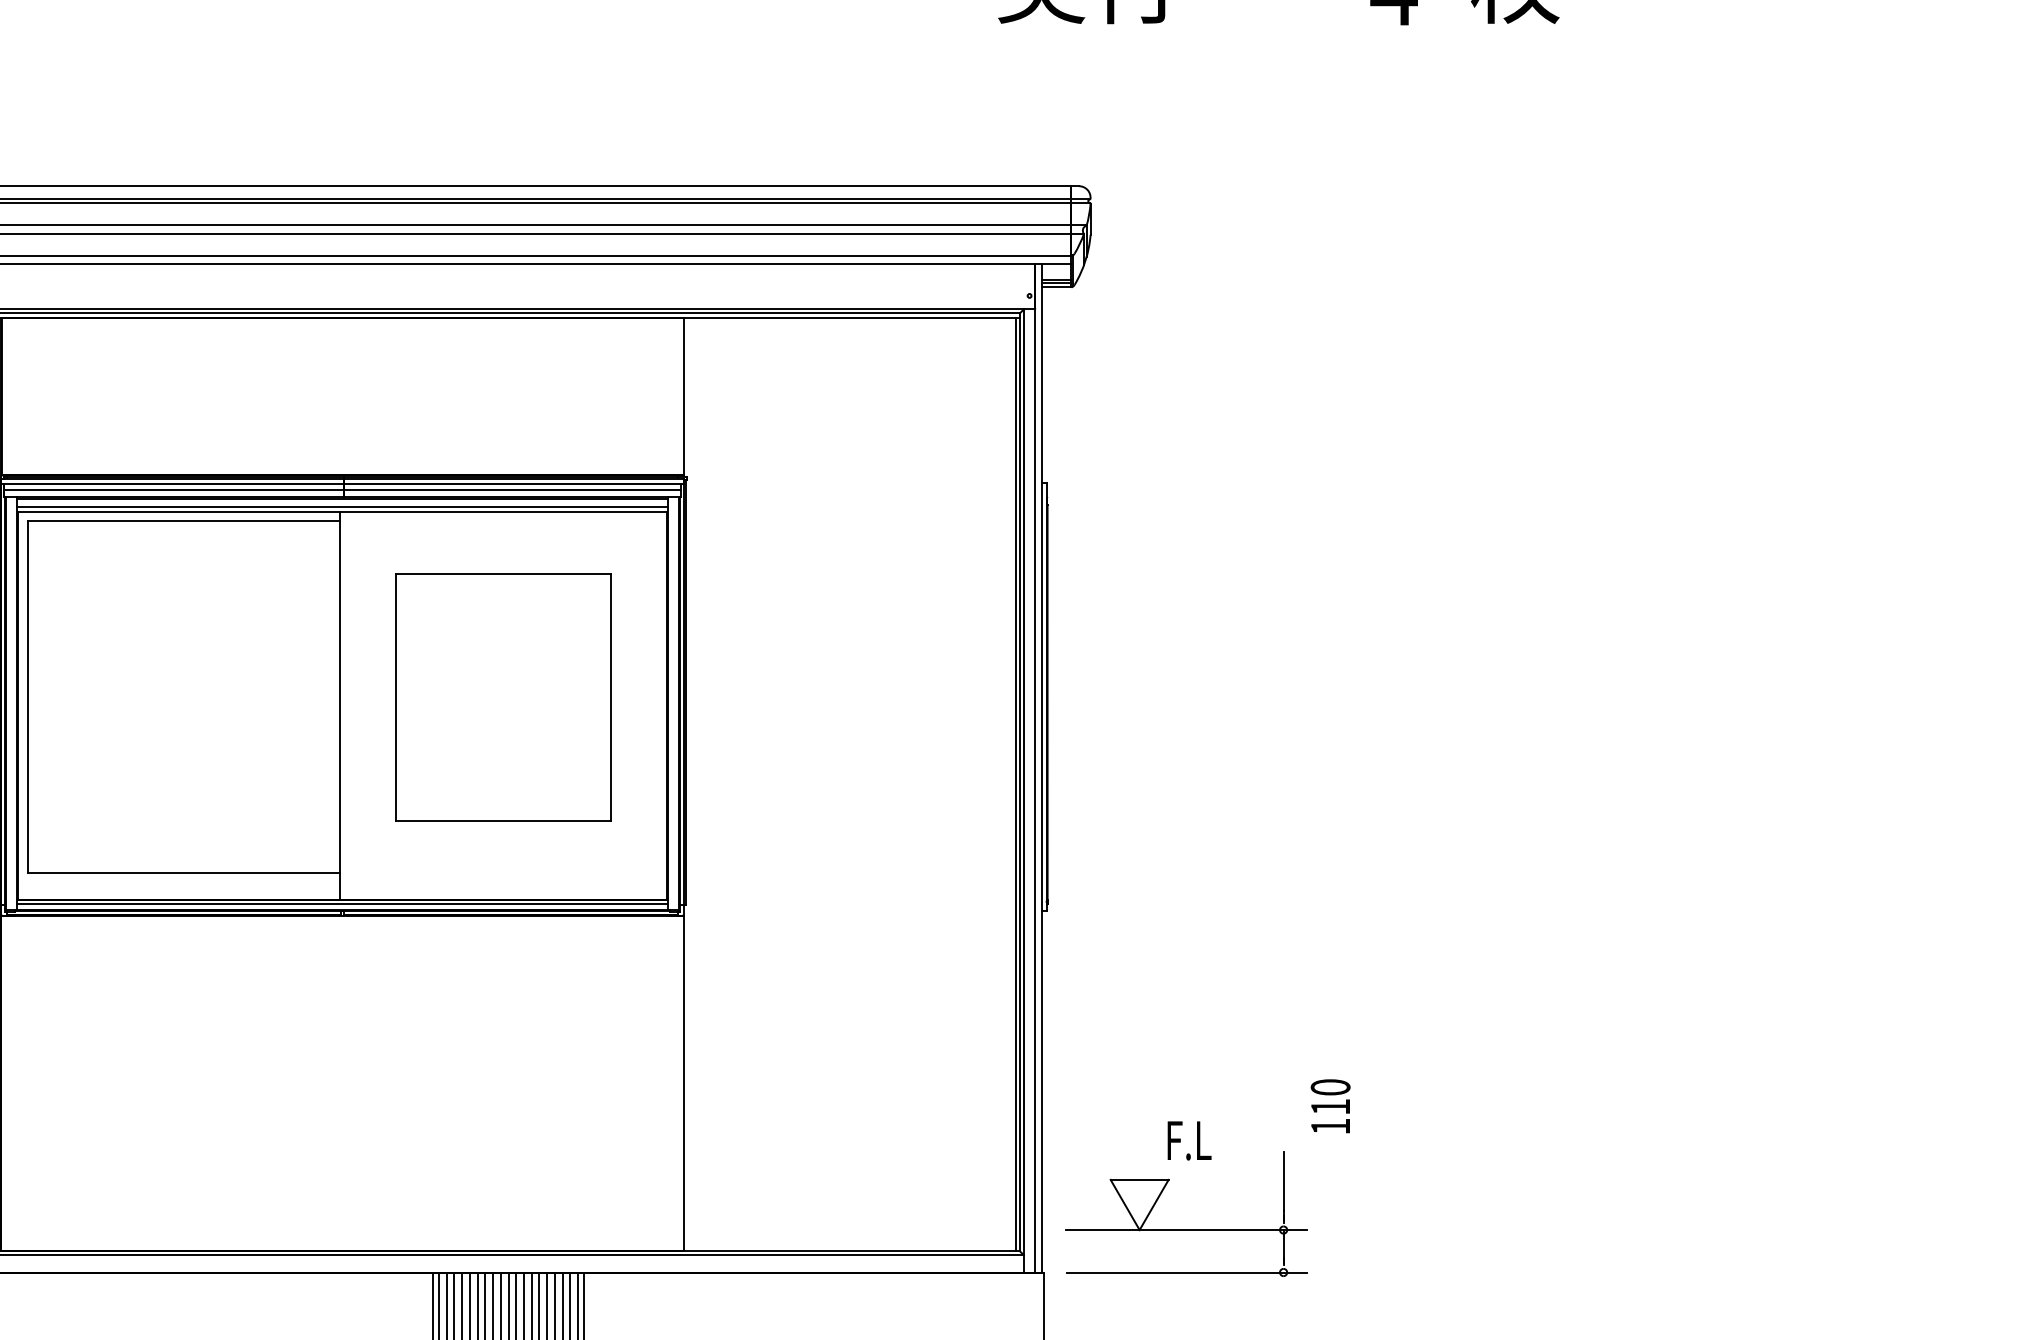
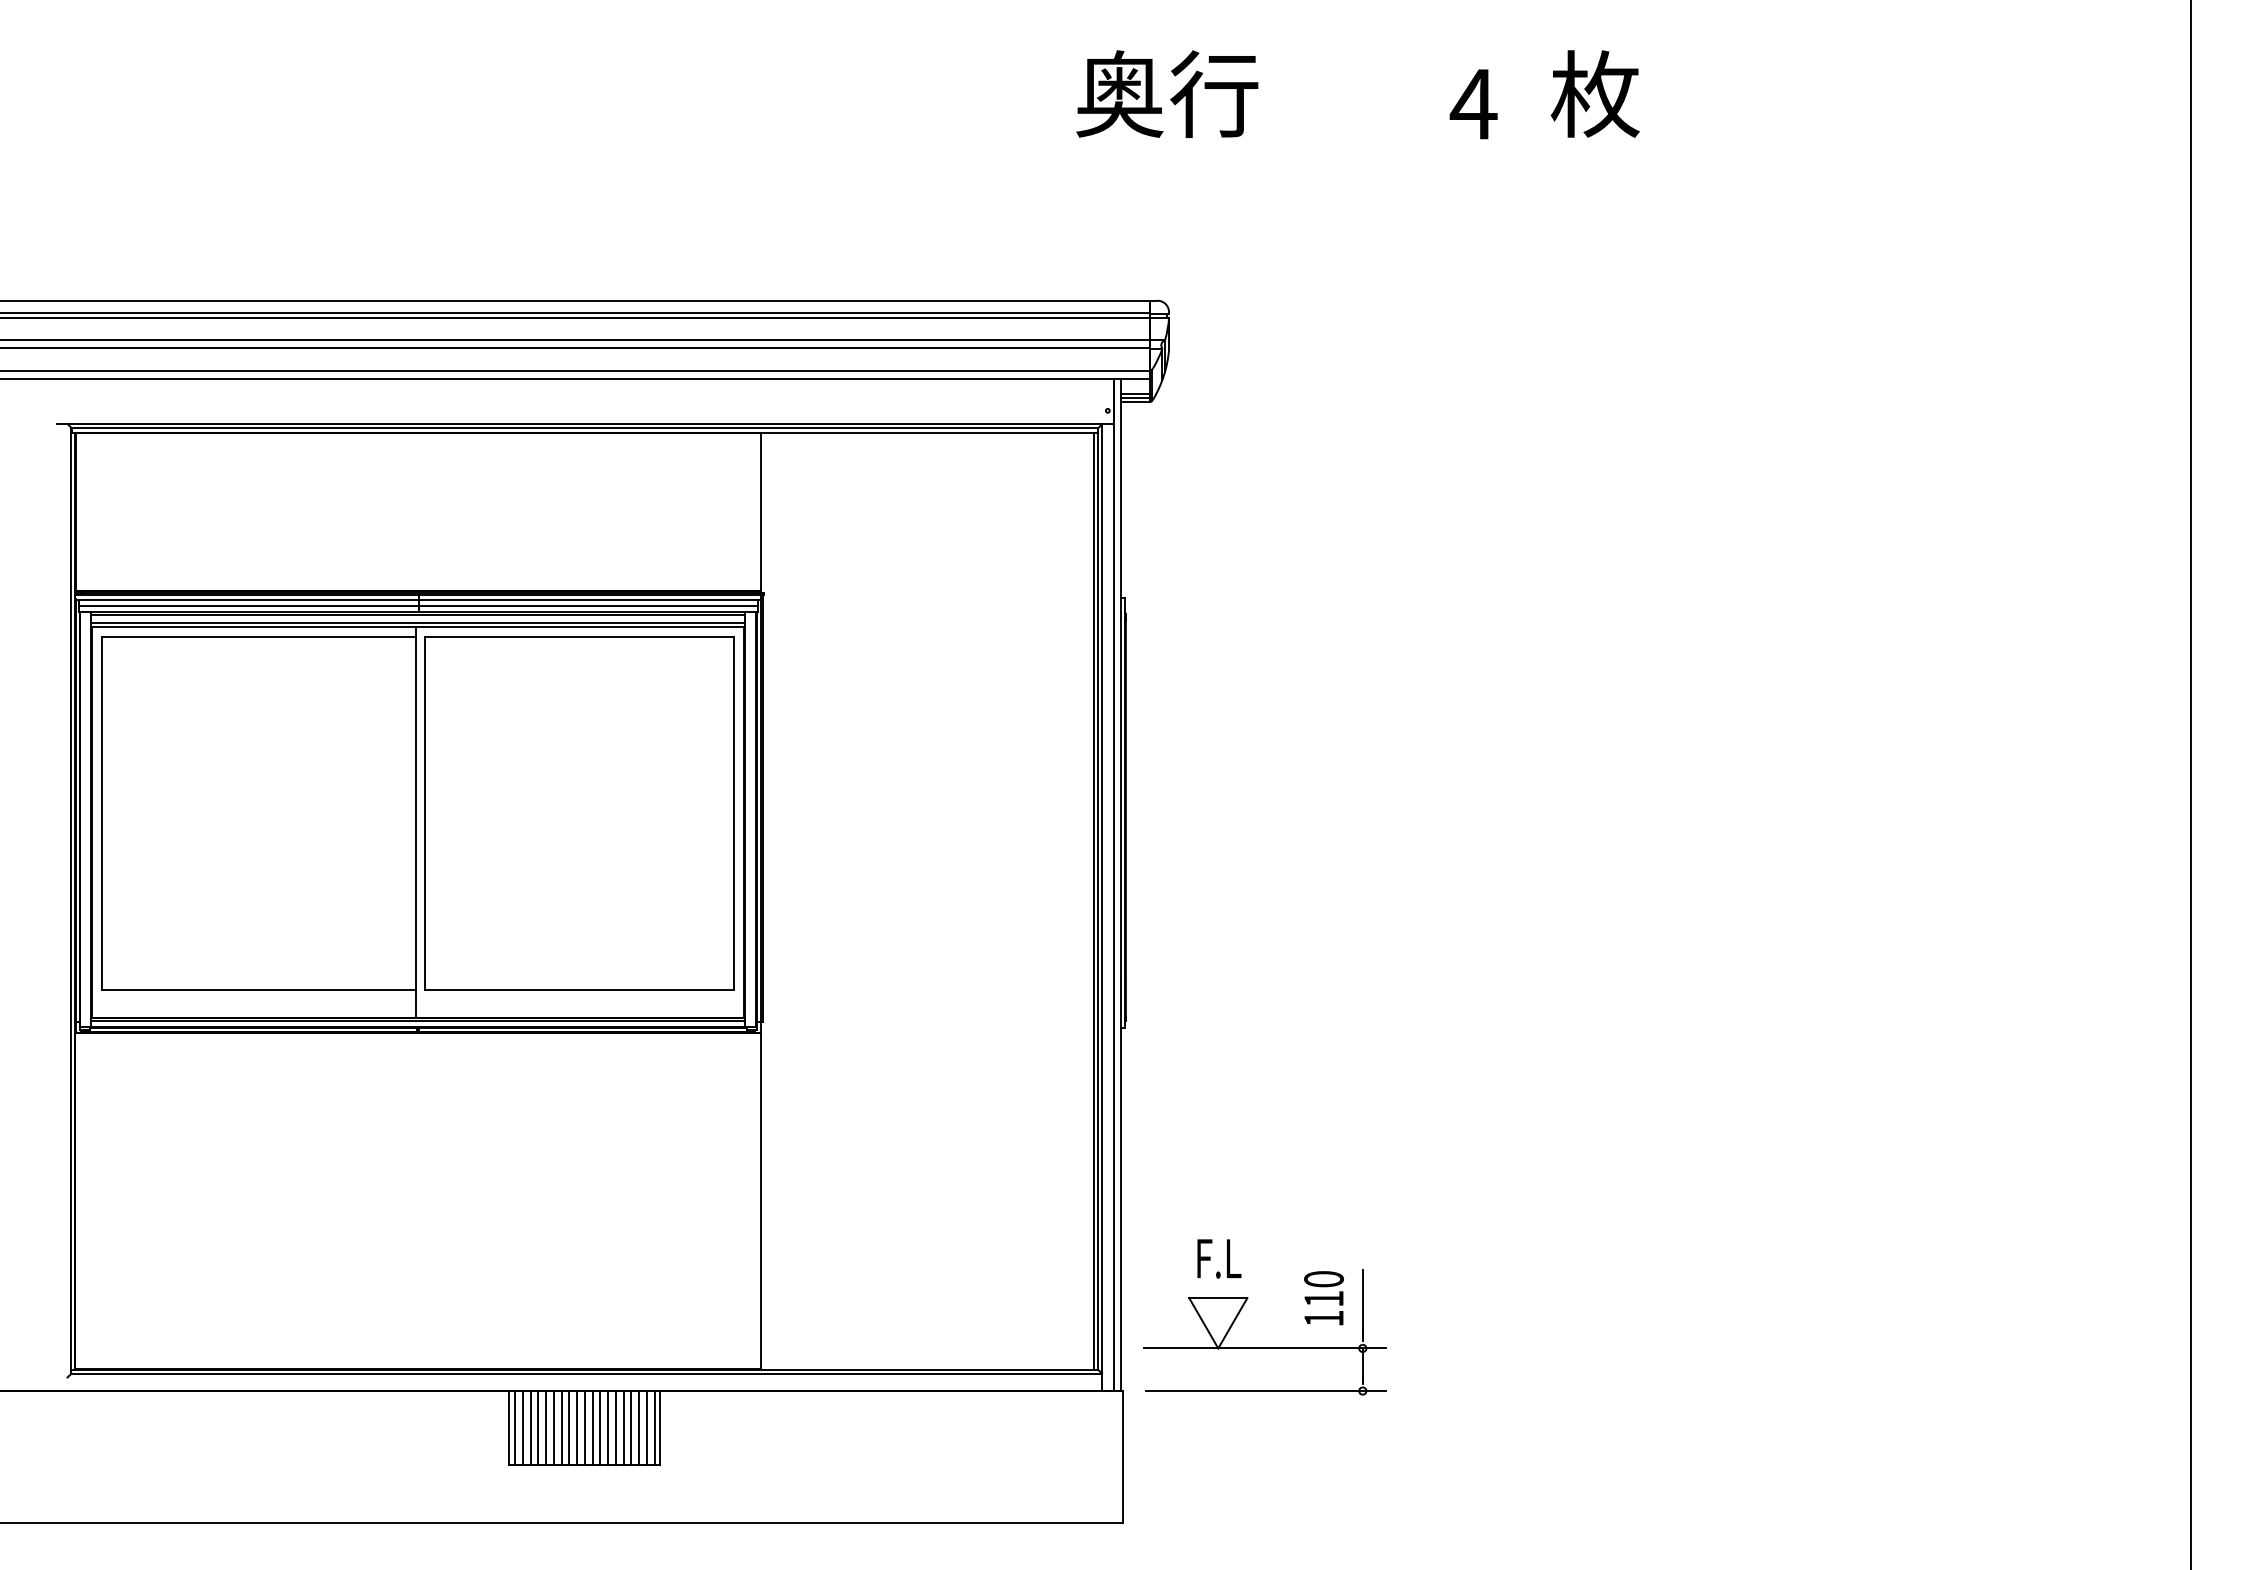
part: (503, 697) -> (579, 813), size x1.43
text: (1330, 1106) -> (1323, 1298), moved
text: (1189, 1140) -> (1219, 1258), moved

